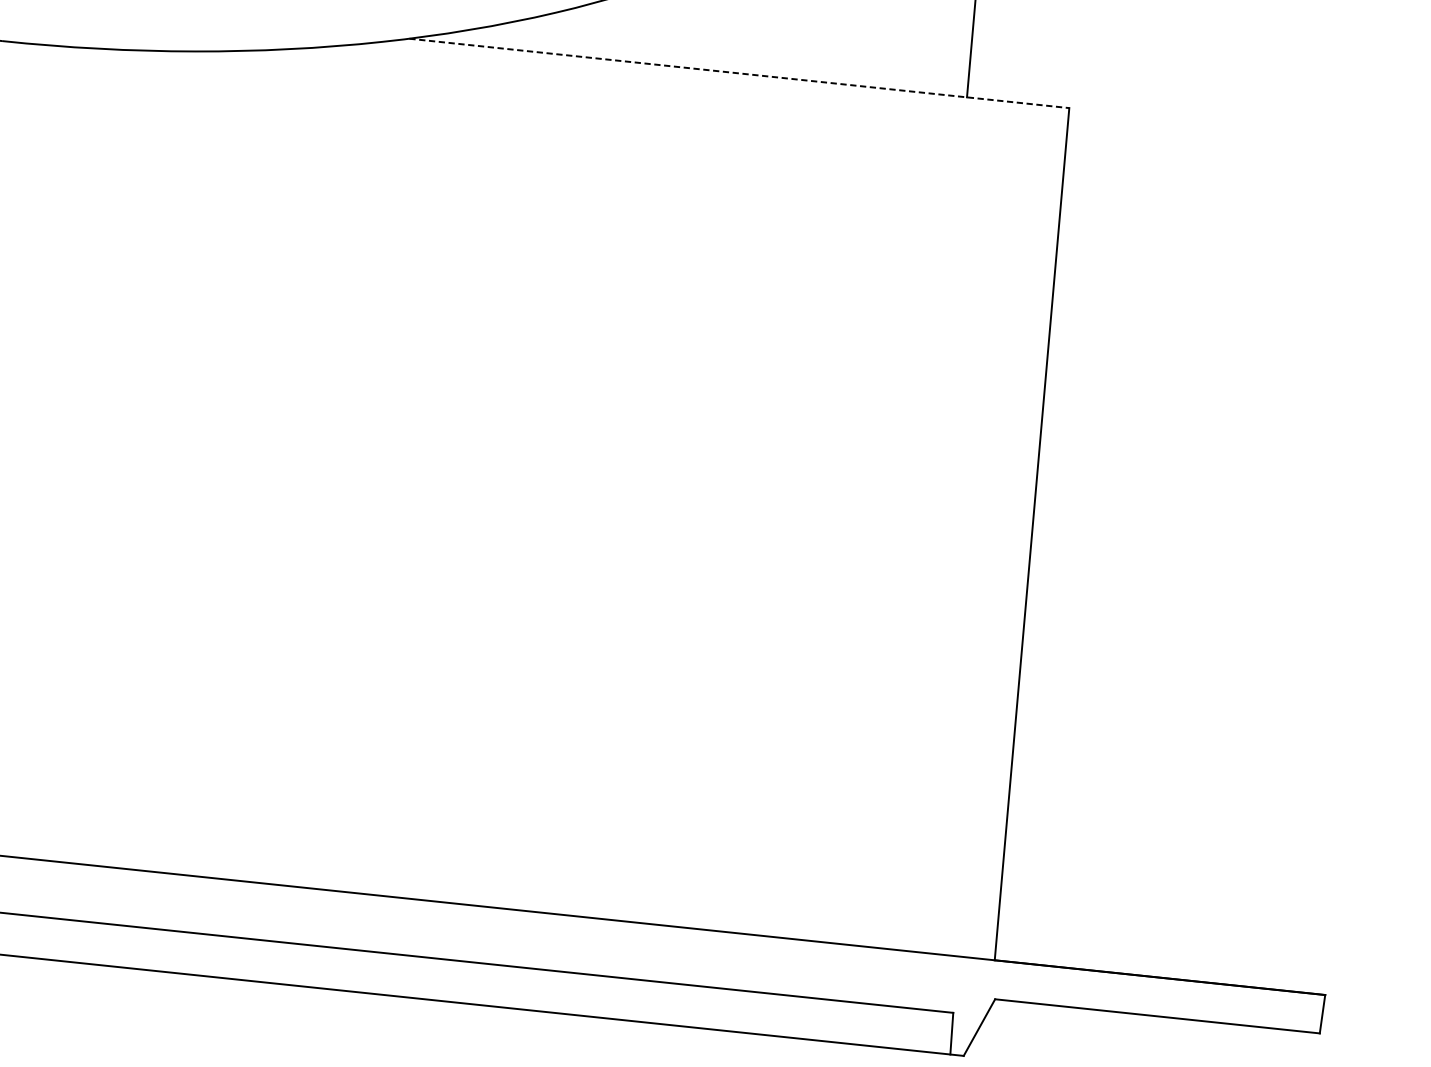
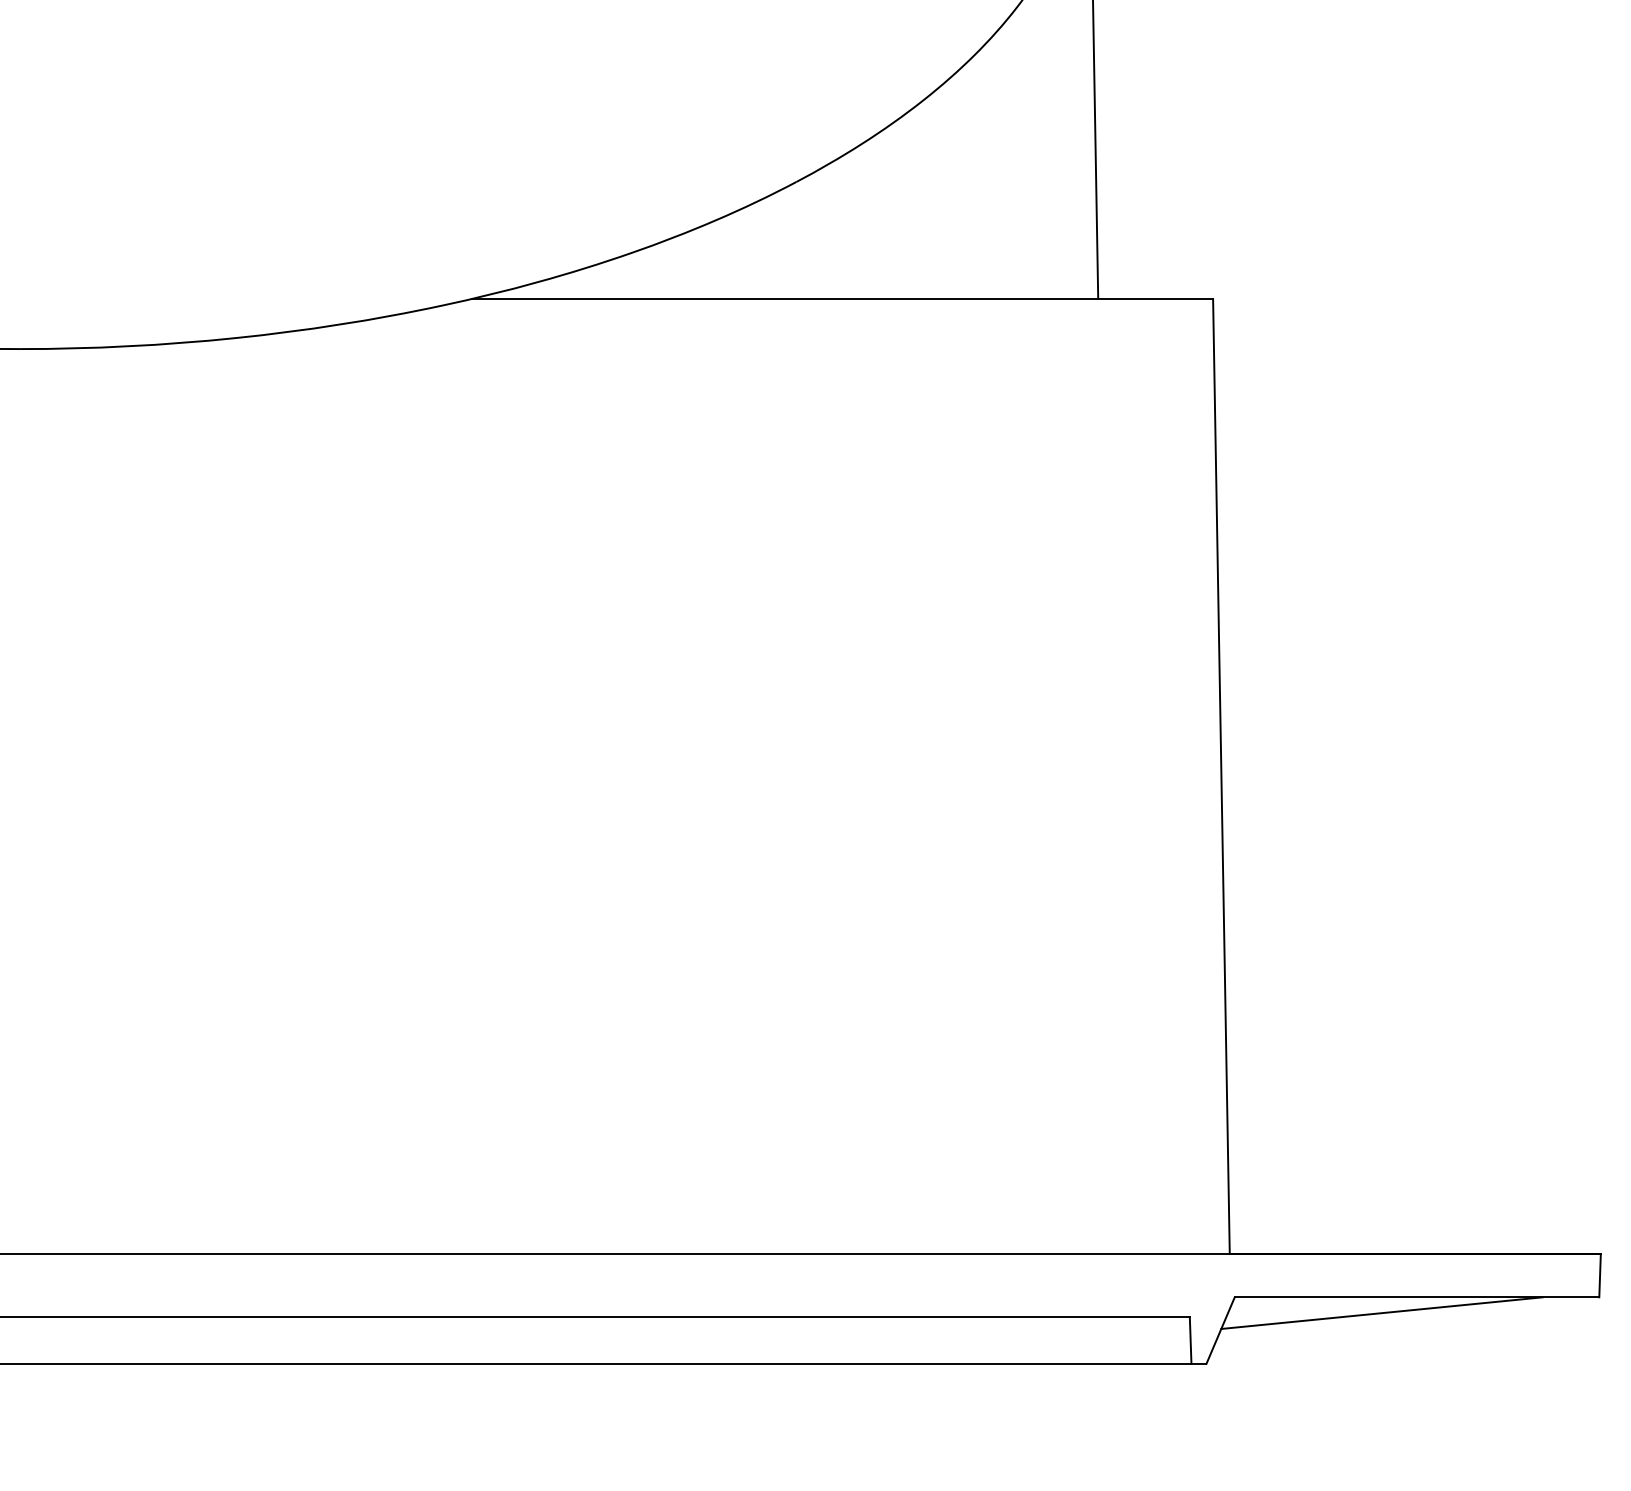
line: (739, 73) -> (842, 298), dashed -> solid
line: (1124, 1026) -> (1381, 1312), added

